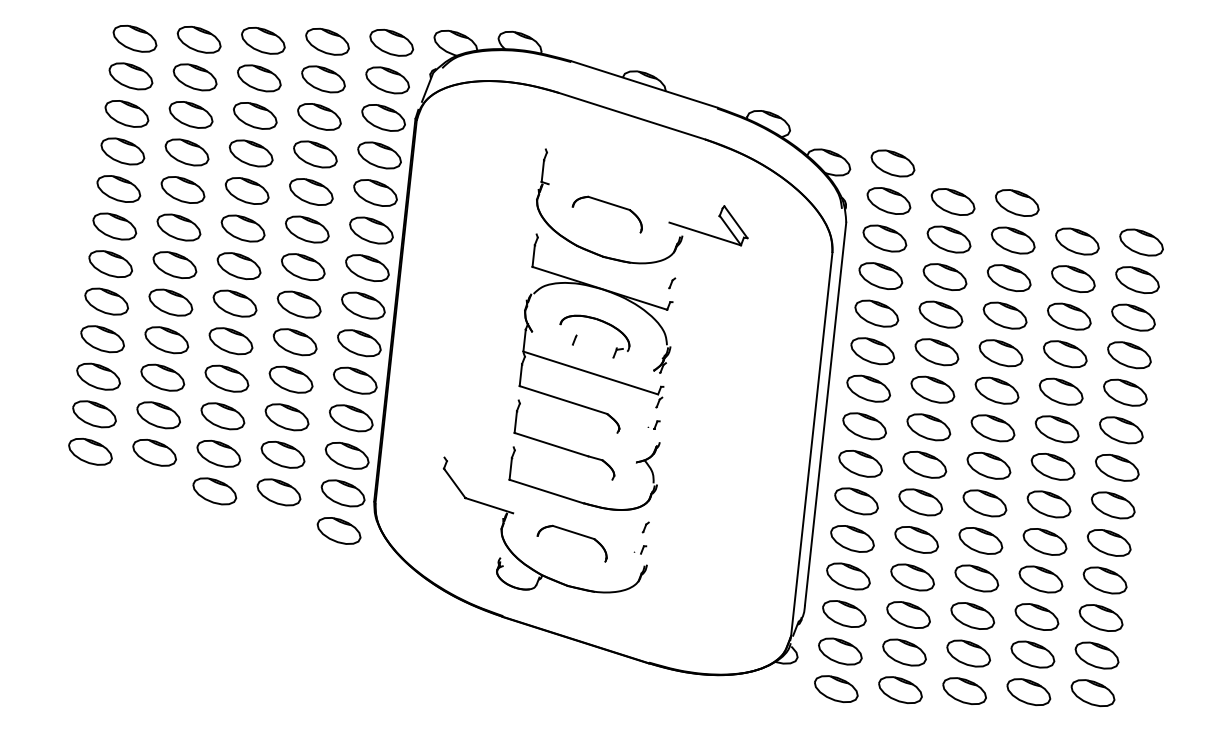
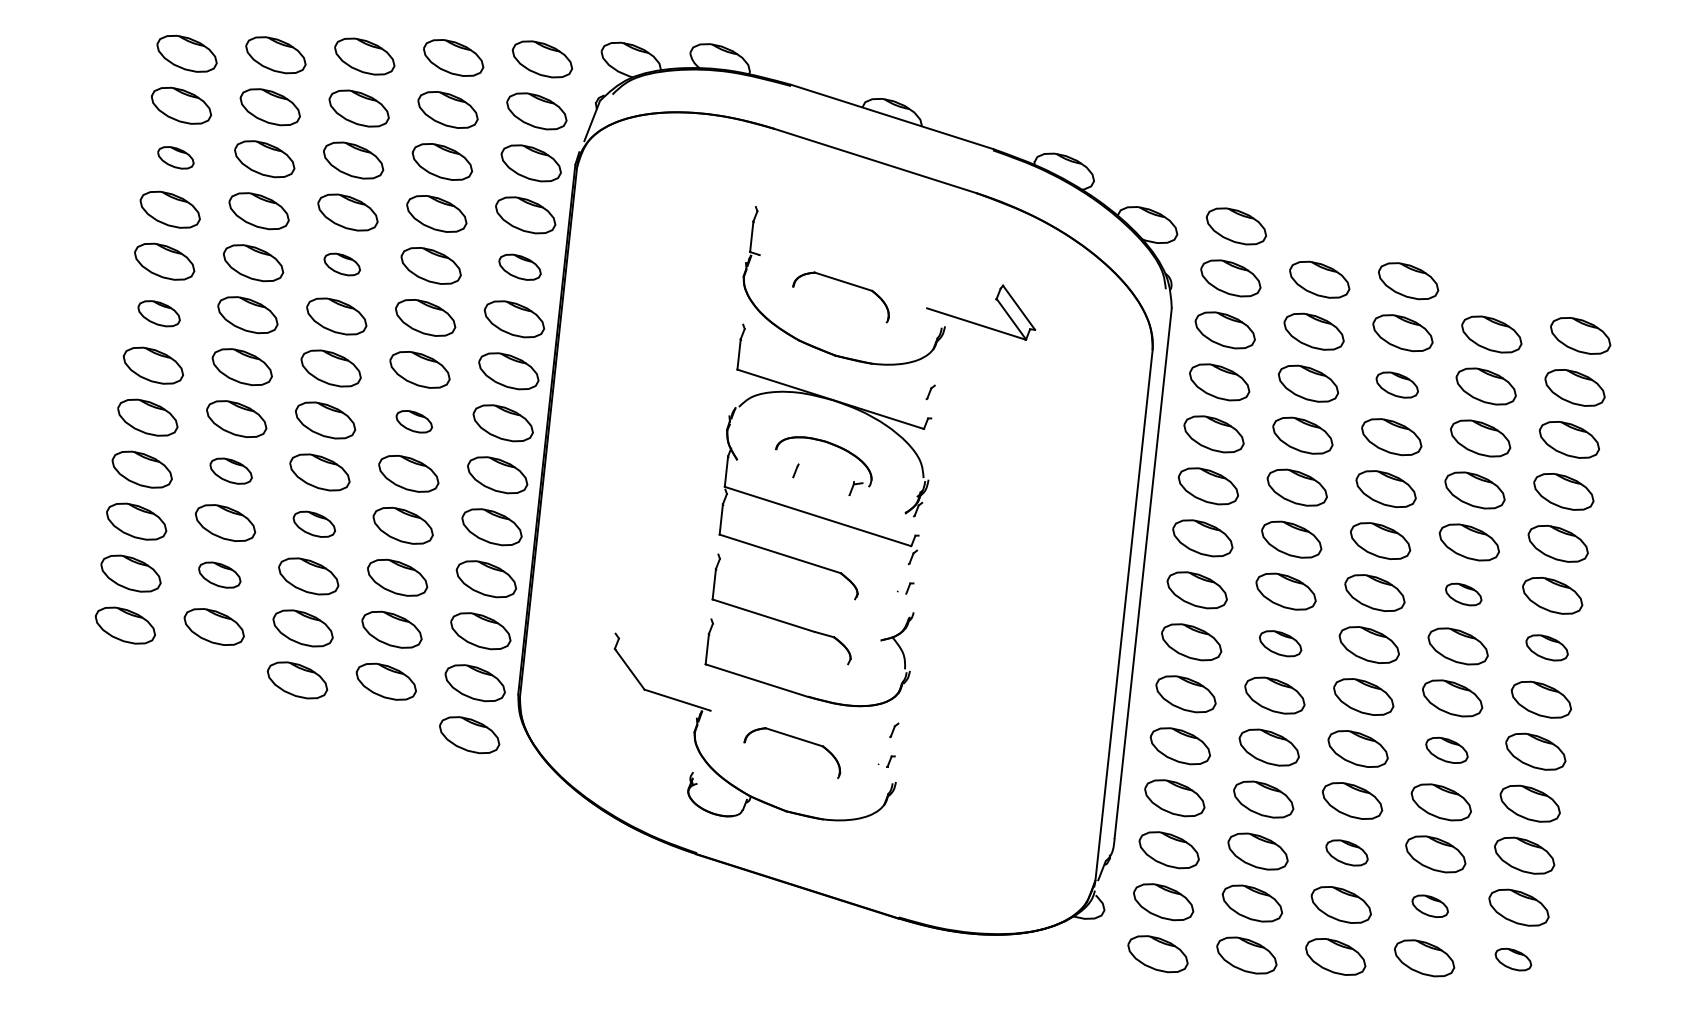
part: (126, 113) -> (175, 157), size x0.6
part: (246, 190) -> (341, 263), size x0.6
part: (375, 192) -> (520, 266), size x0.7
part: (114, 226) -> (158, 313), size x0.7
part: (1008, 277) -> (1396, 384), size x0.7
part: (298, 304) -> (413, 421), size x0.6
part: (166, 340) -> (230, 471), size x0.7
part: (226, 378) -> (313, 524), size x0.7
part: (158, 415) -> (219, 575), size x0.7
part: (1056, 429) -> (1462, 594), size x0.6
part: (924, 464) -> (1280, 643), size x0.7
part: (1117, 467) -> (1547, 647), size x0.7
part: (1044, 541) -> (1446, 749), size x0.7
part: (972, 615) -> (1346, 852), size x0.7
part: (1032, 654) -> (1429, 906), size x0.6
part: (1092, 692) -> (1512, 958), size x0.6

